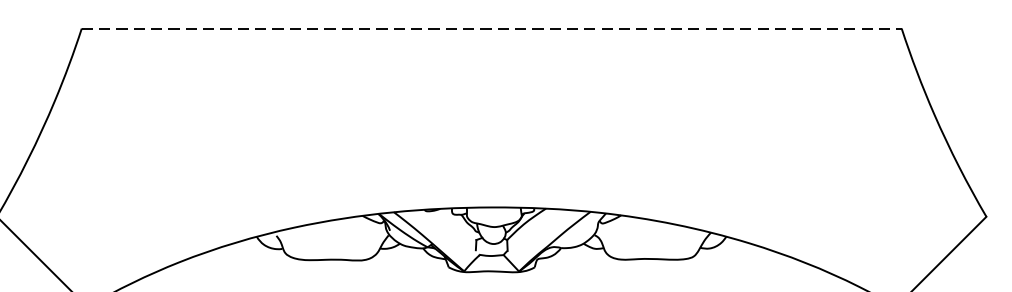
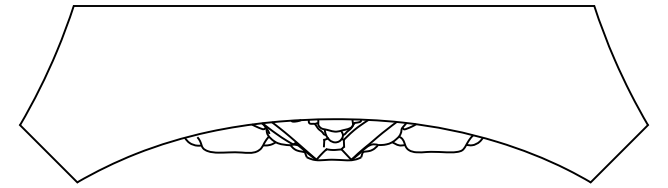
line: (492, 28) -> (334, 5), dashed -> solid

